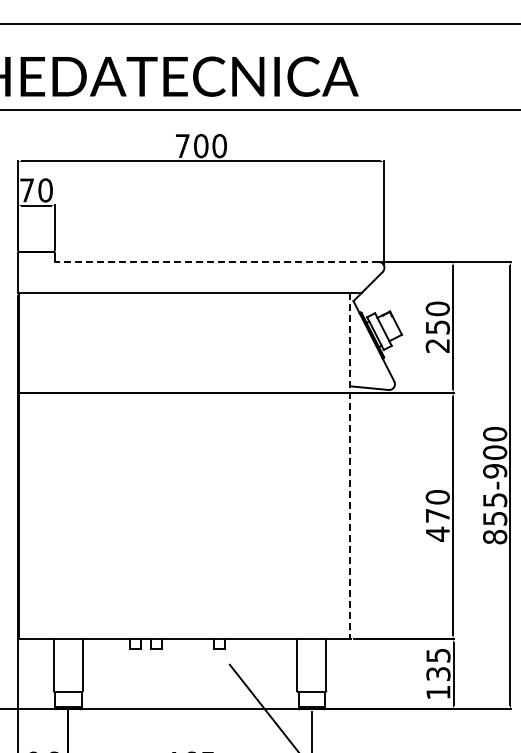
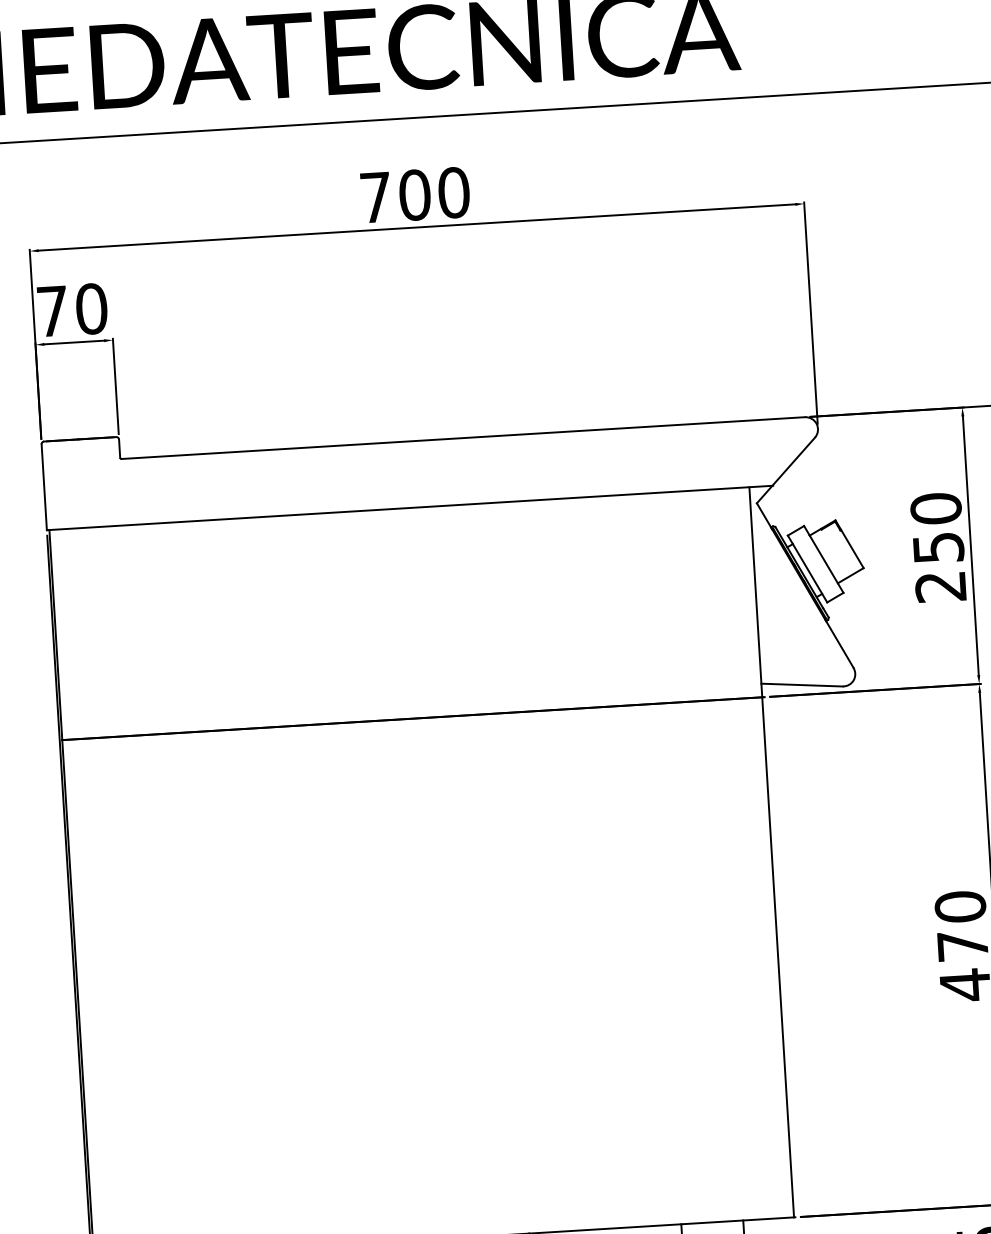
line: (216, 261) -> (462, 437), dashed -> solid
line: (350, 466) -> (771, 853), dashed -> solid

